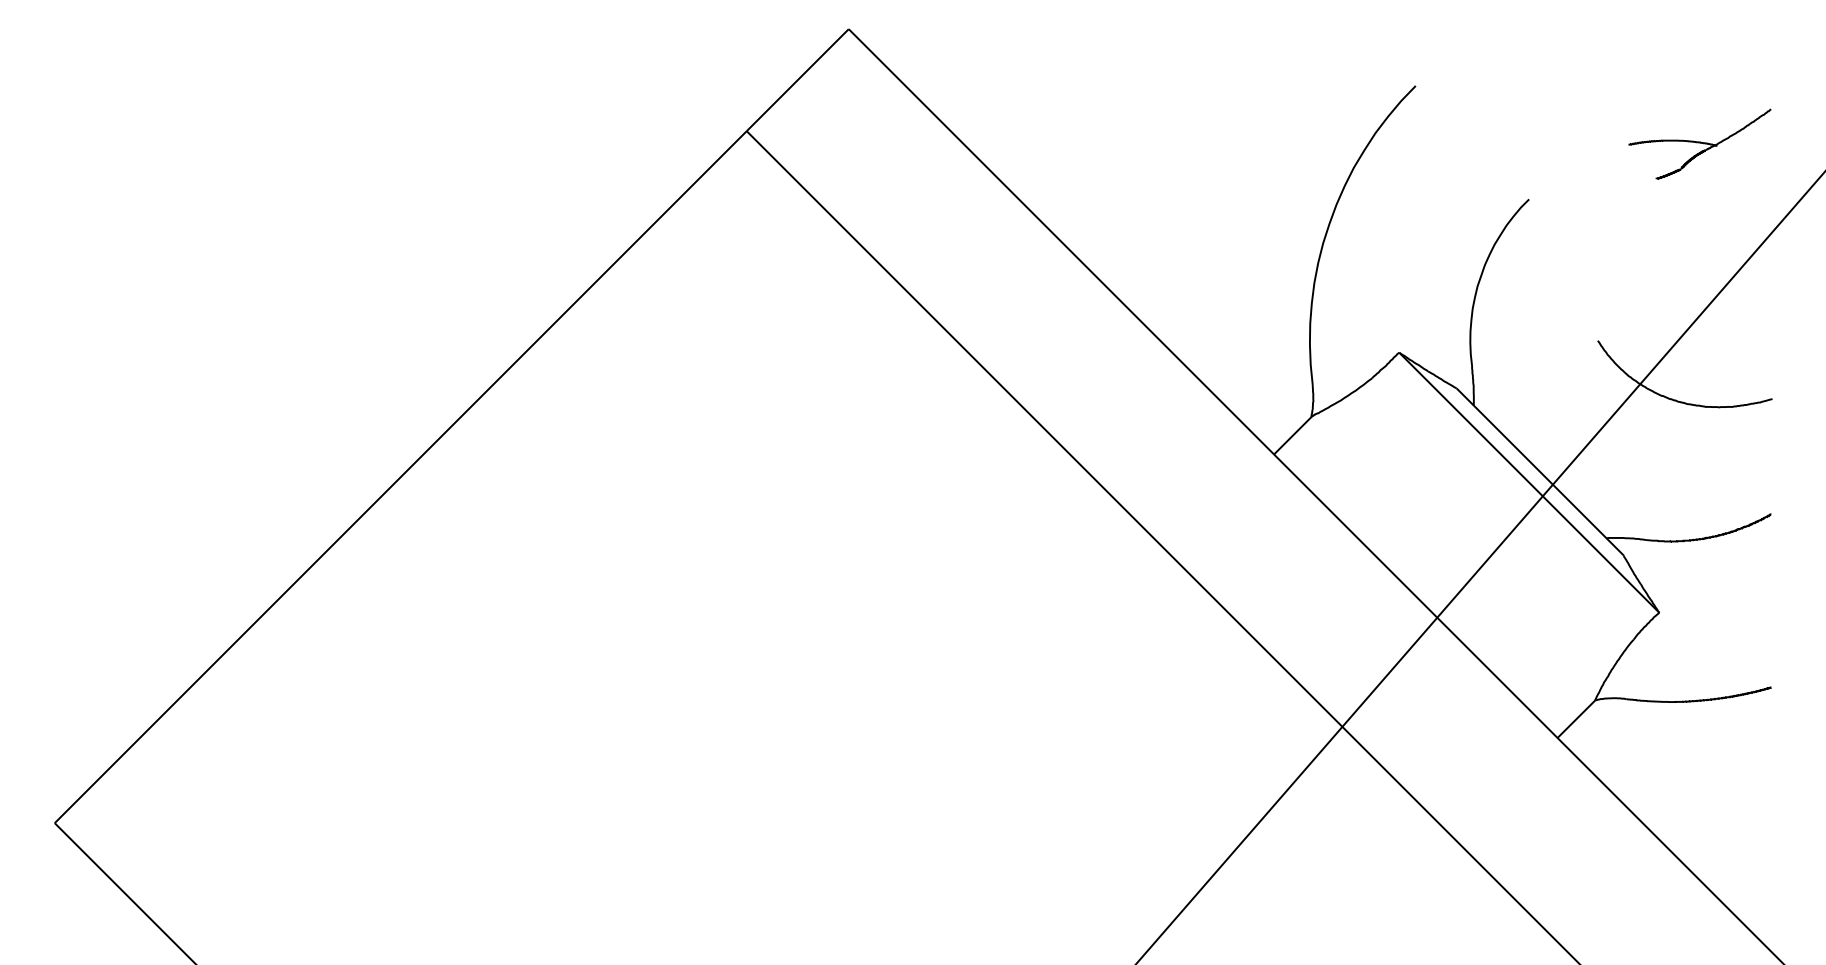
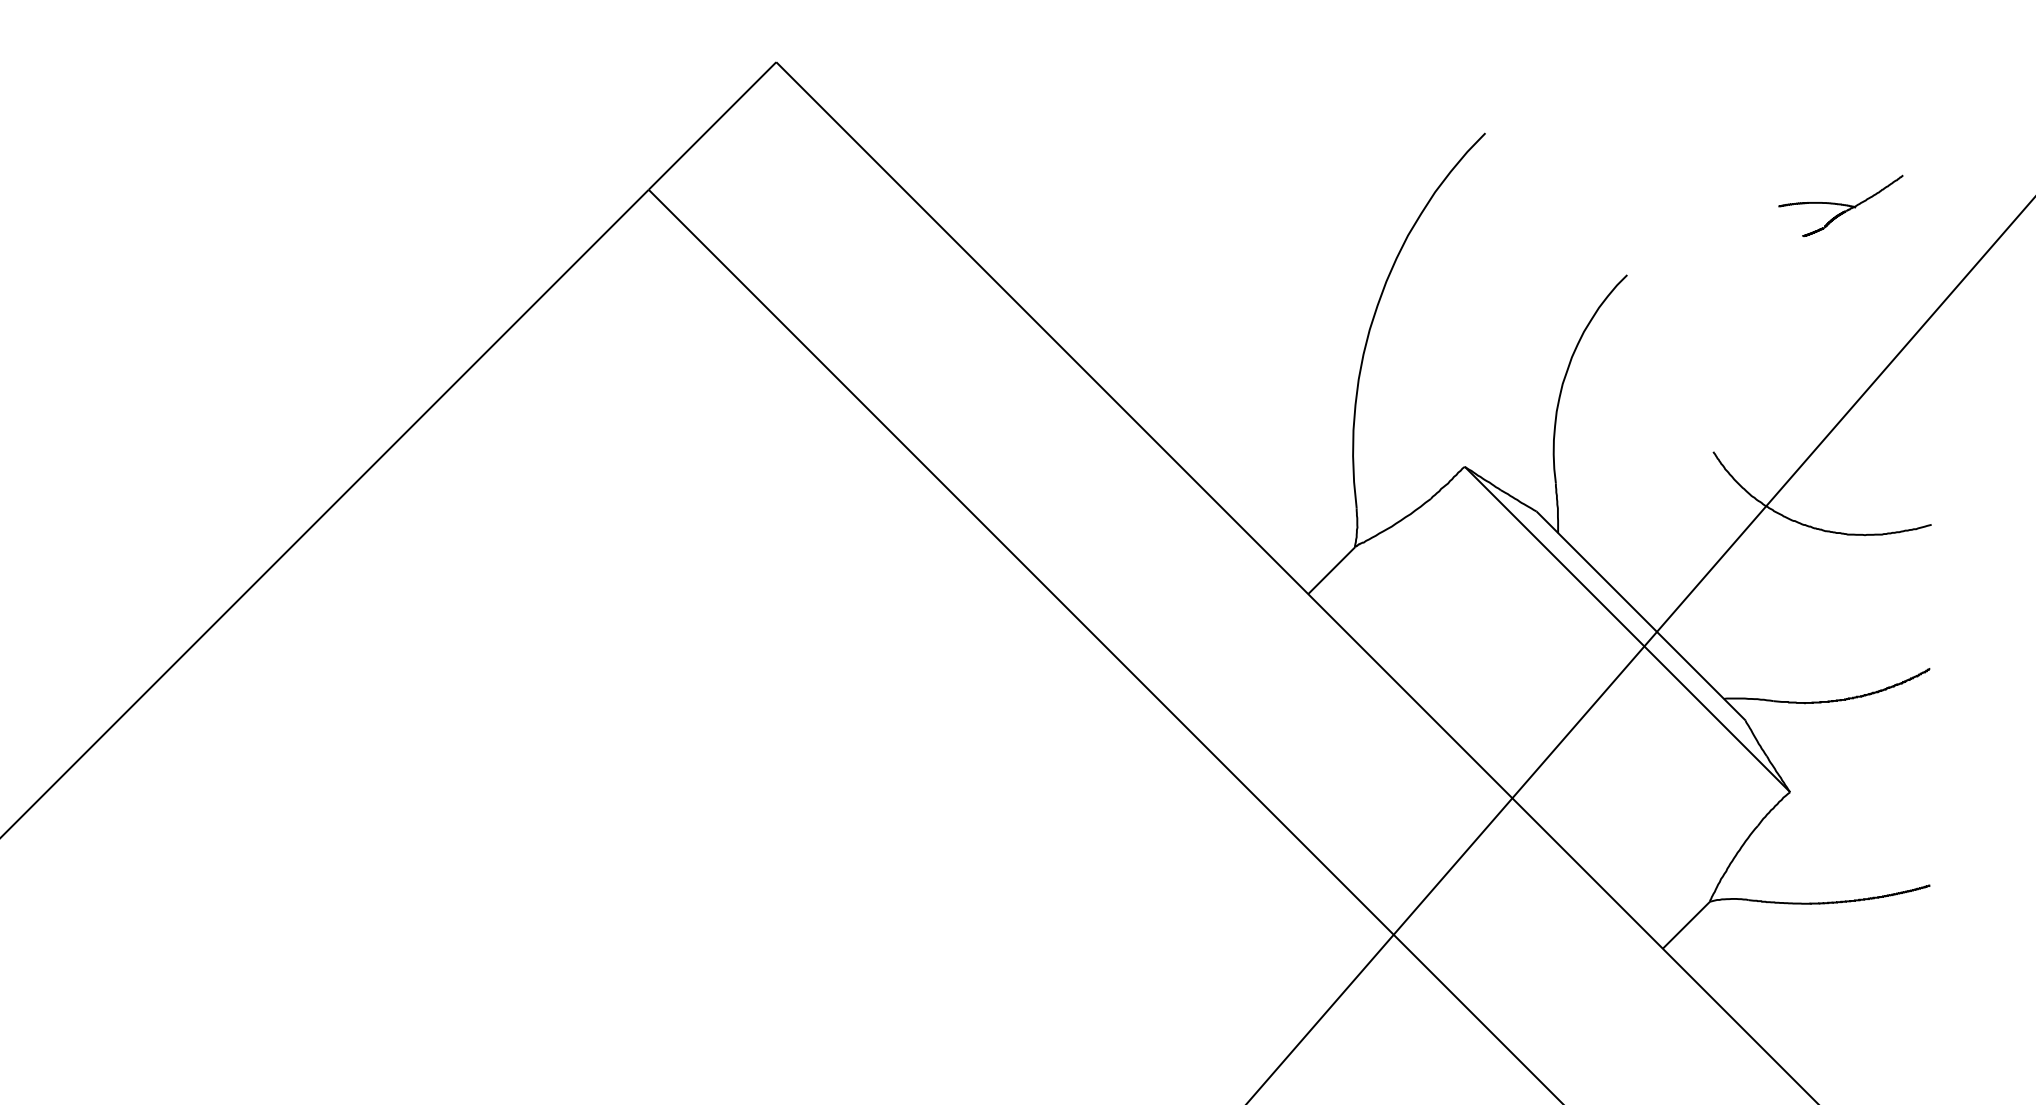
part: (1699, 143) -> (1840, 205), size x0.7

